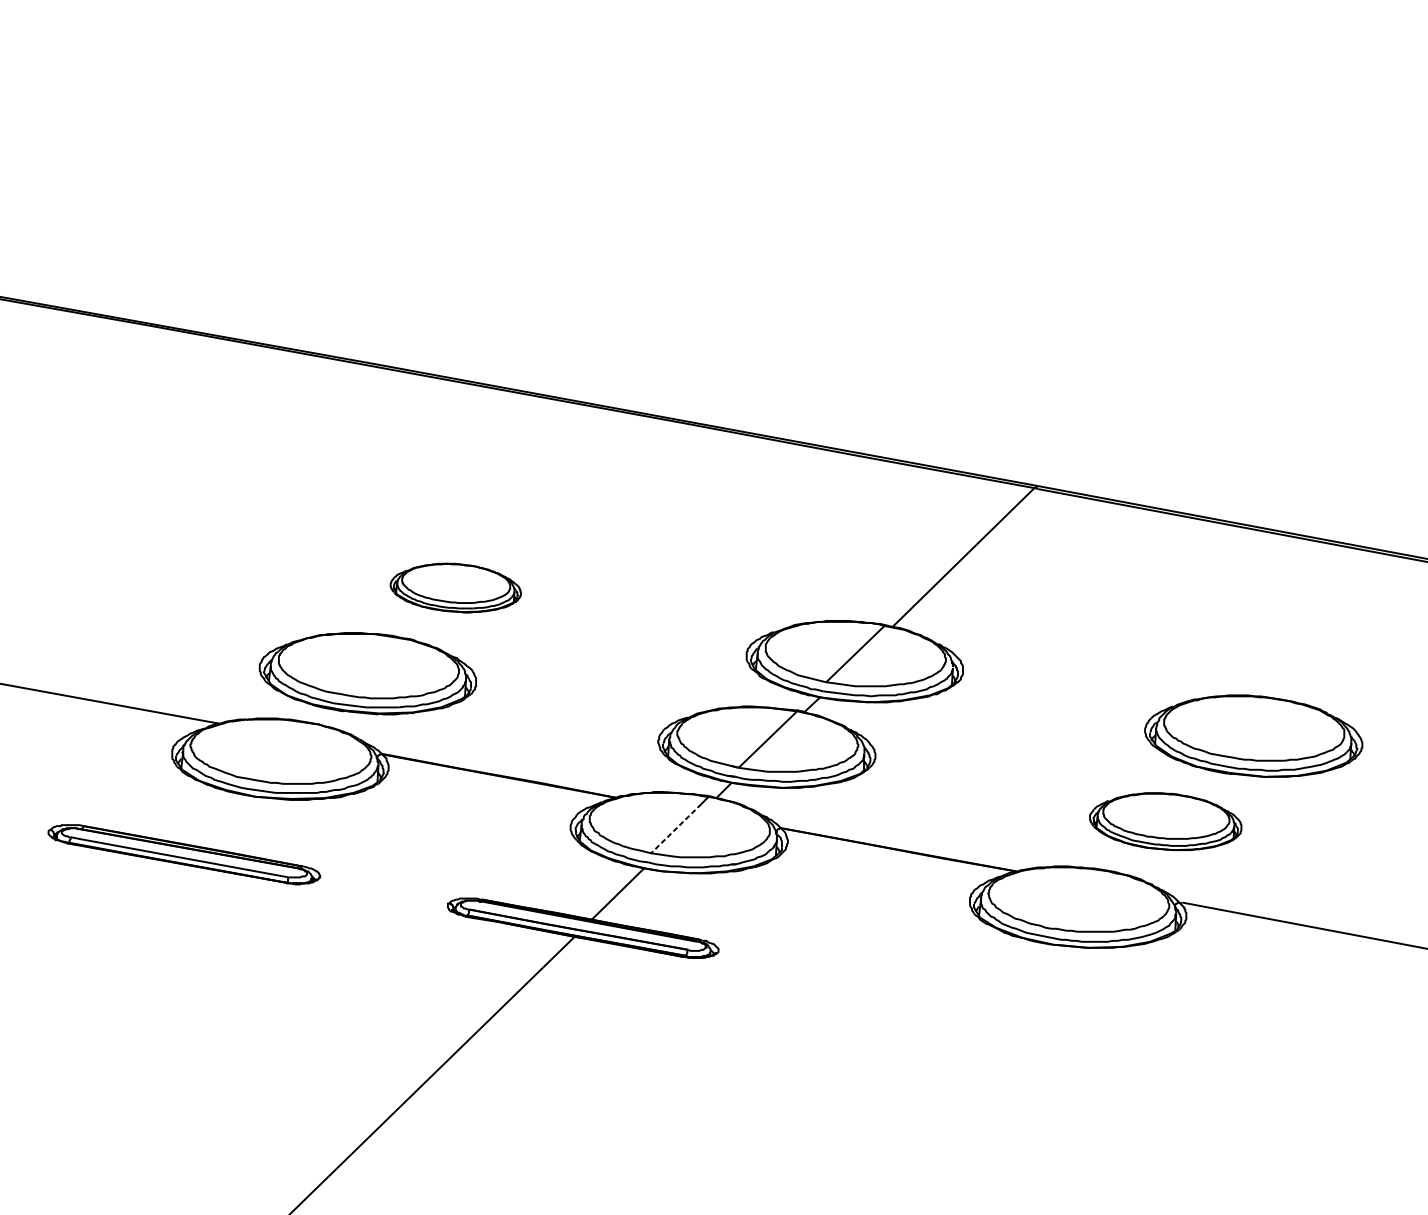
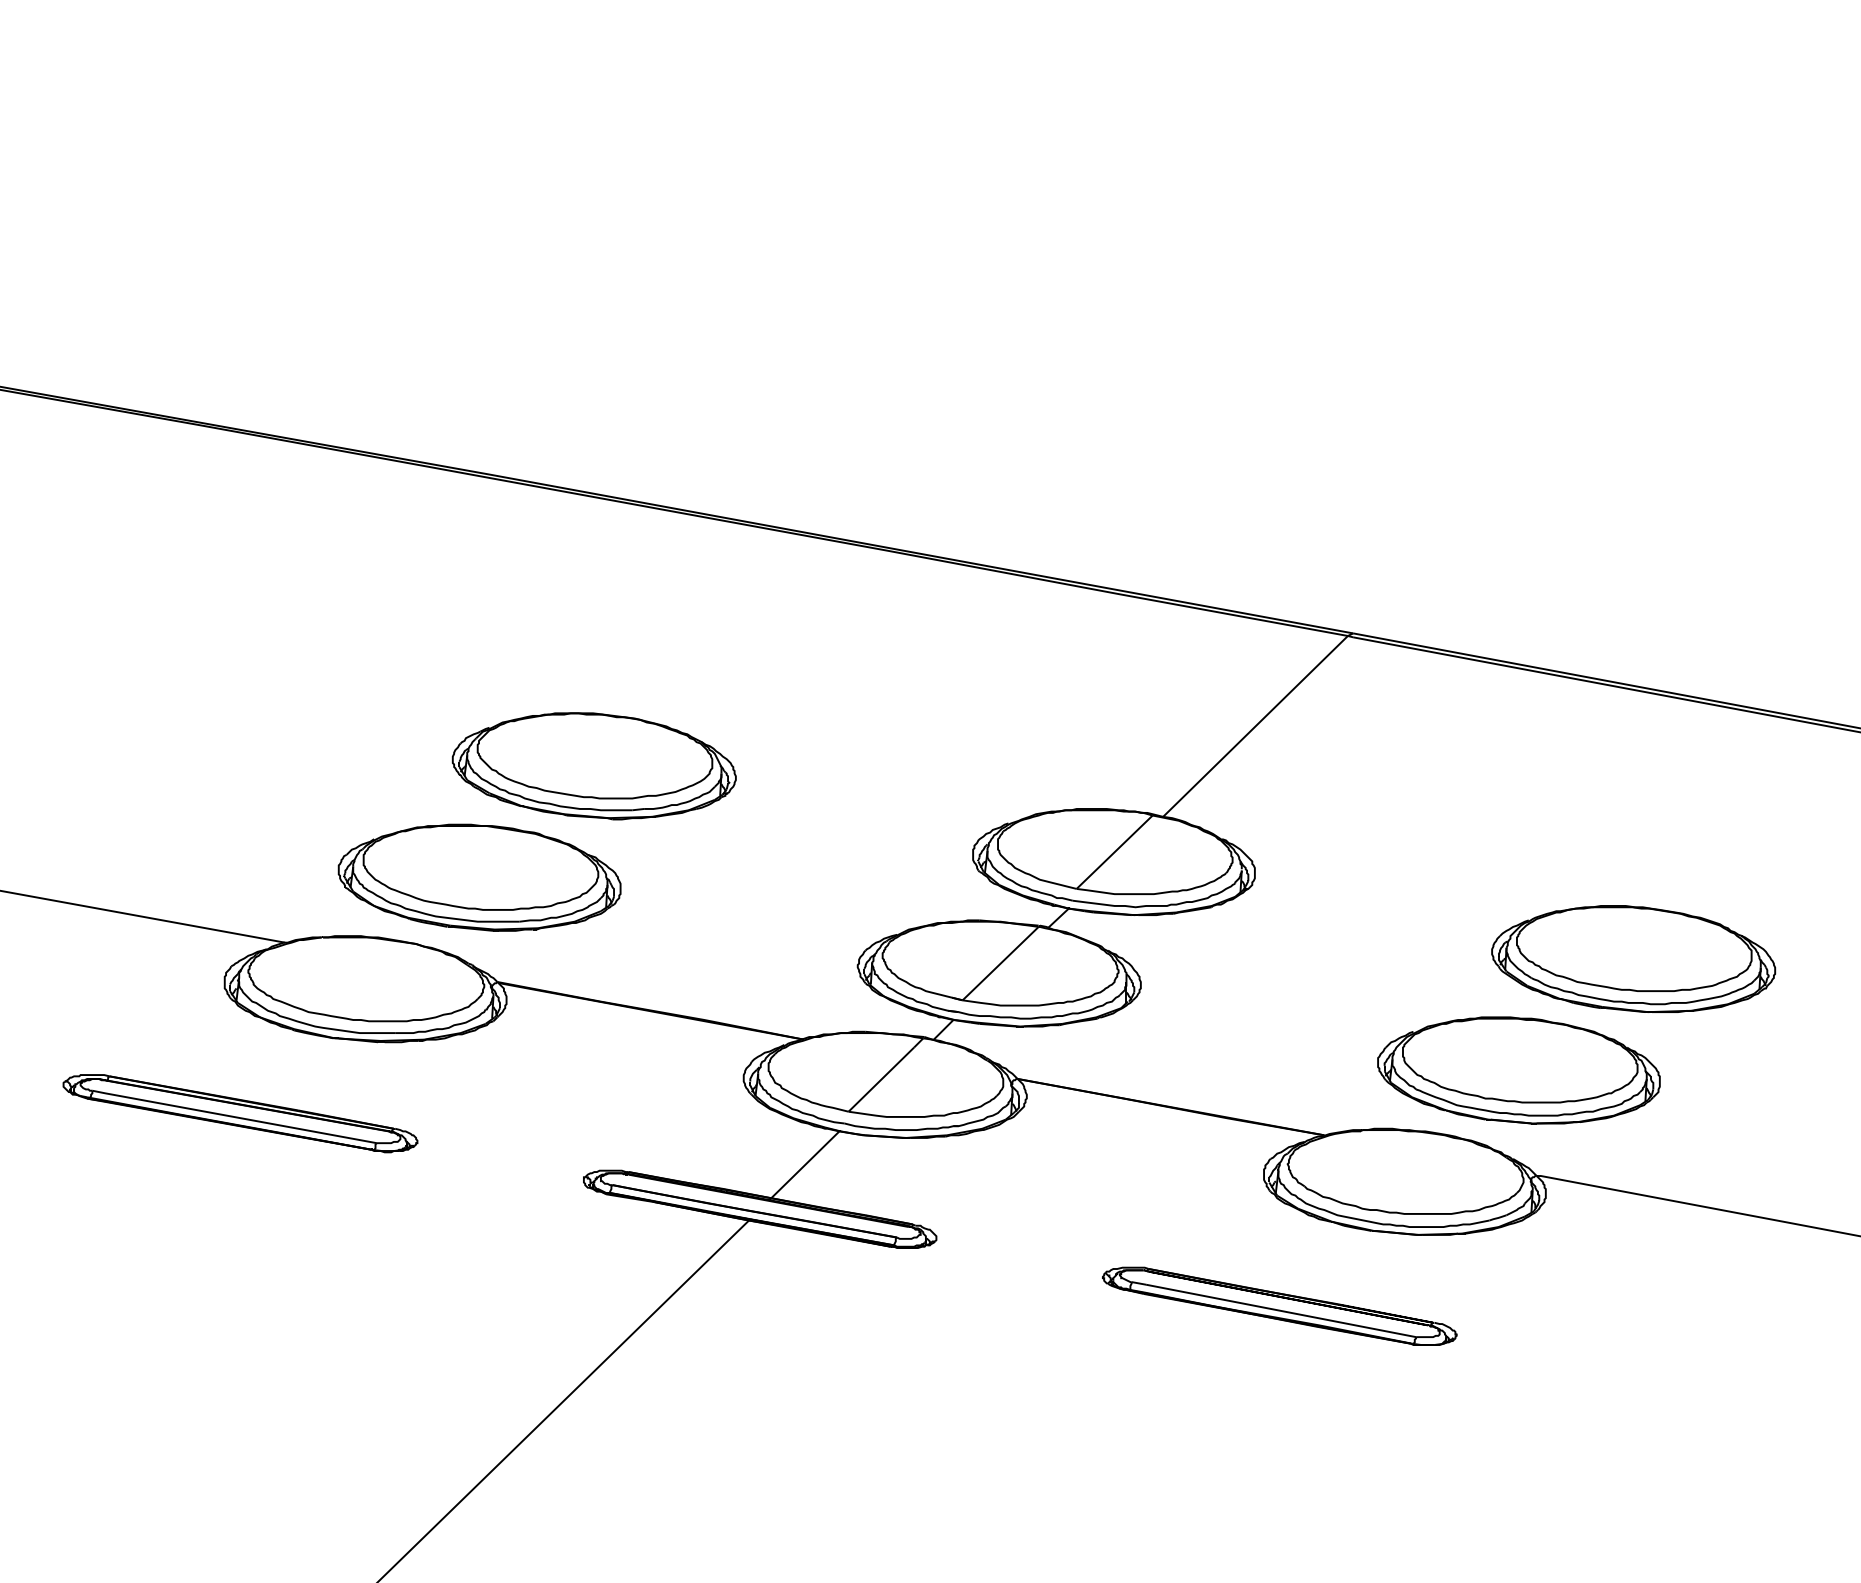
part: (455, 588) -> (593, 766), size x1.67
part: (1165, 821) -> (1518, 1070), size x1.43
line: (676, 828) -> (881, 1079), dashed -> solid
part: (981, 1002) -> (1279, 1305), added

